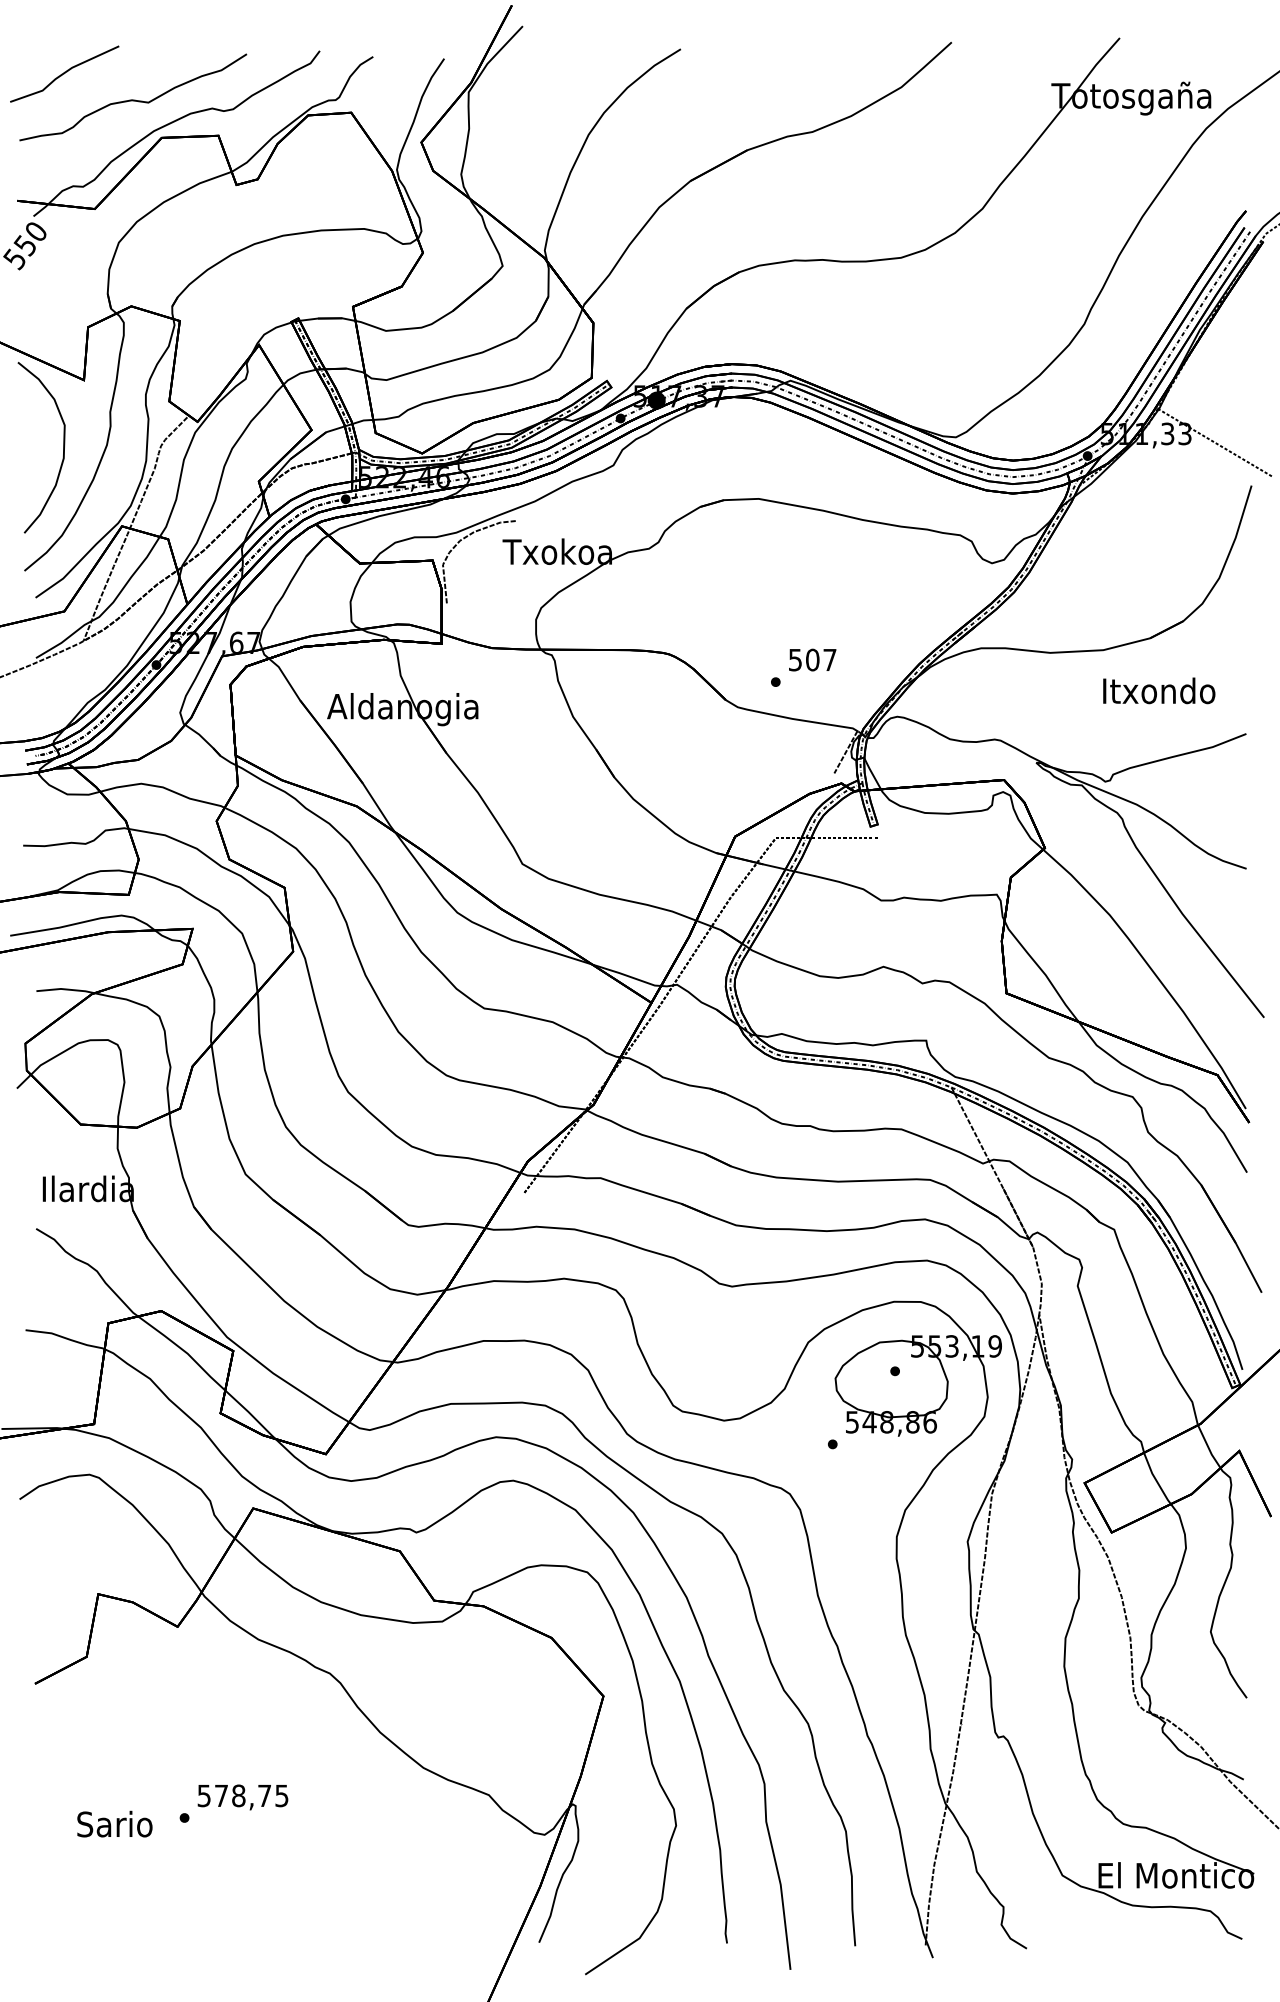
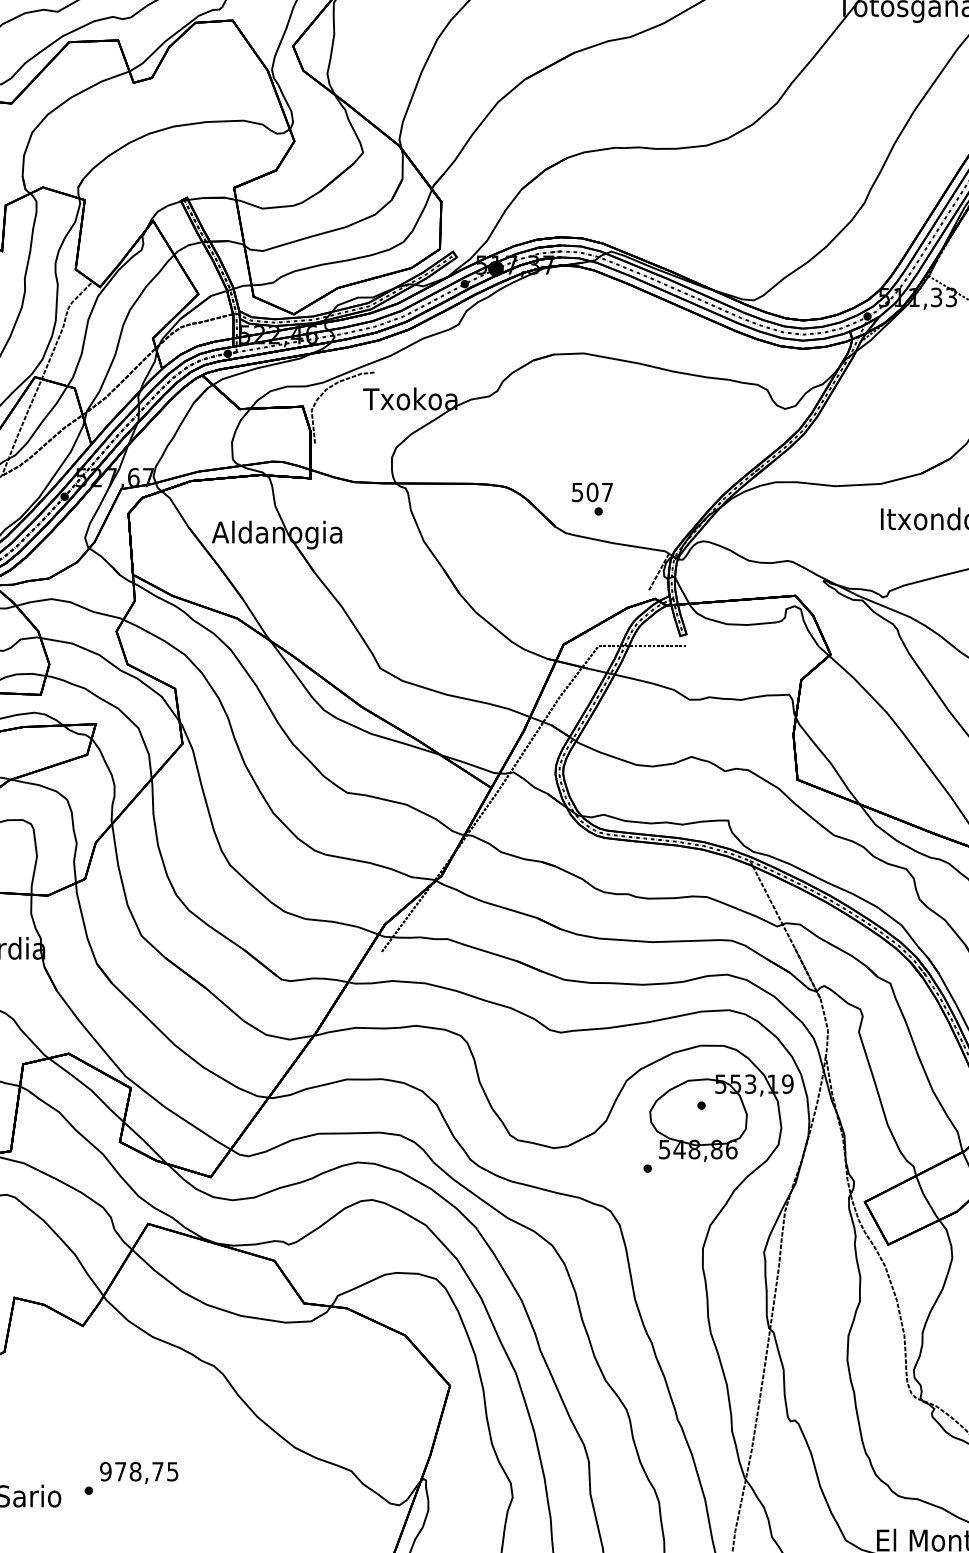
text: (812, 659) -> (592, 491), moved
text: (203, 1795) -> (105, 1471), 578,75 -> 978,75

